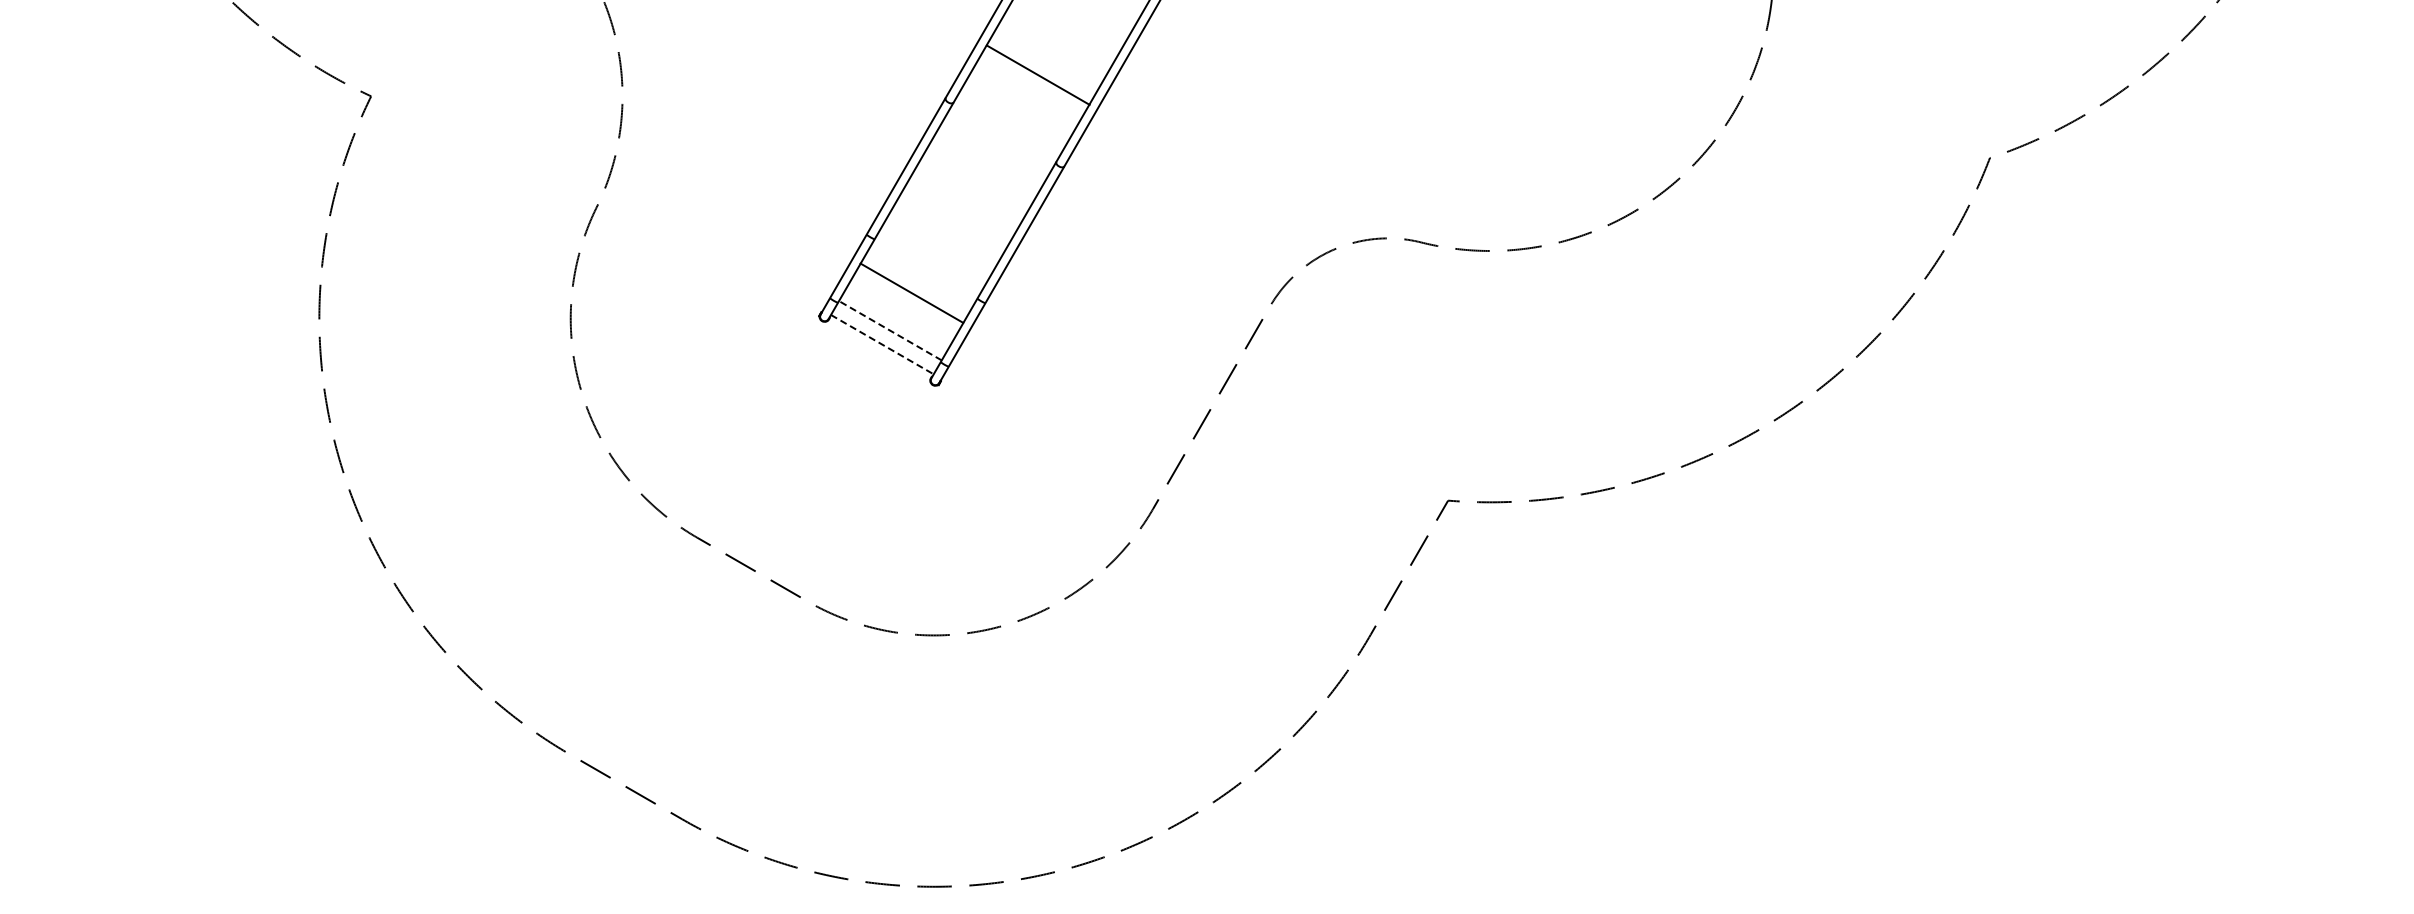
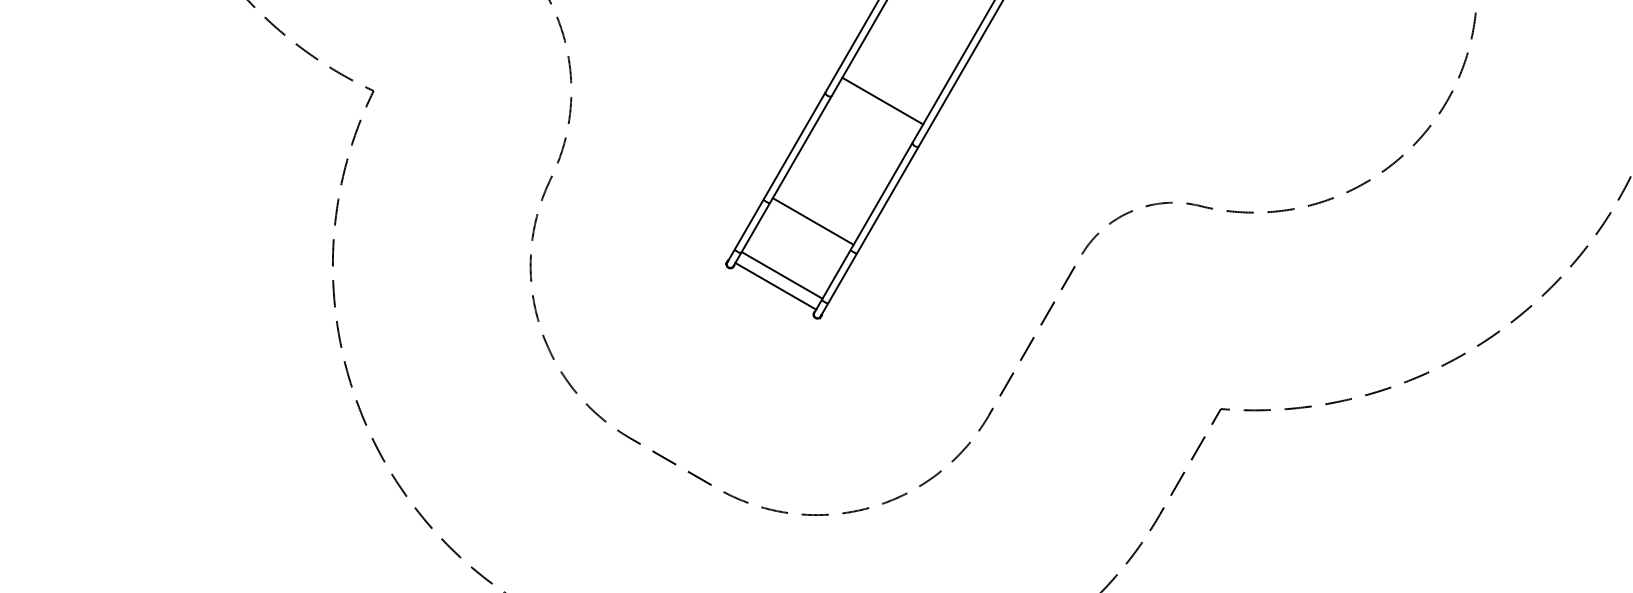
line: (1037, 74) -> (882, 100), moved
line: (911, 292) -> (812, 220), moved
line: (889, 330) -> (781, 275), dashed -> solid
line: (882, 344) -> (775, 286), dashed -> solid

